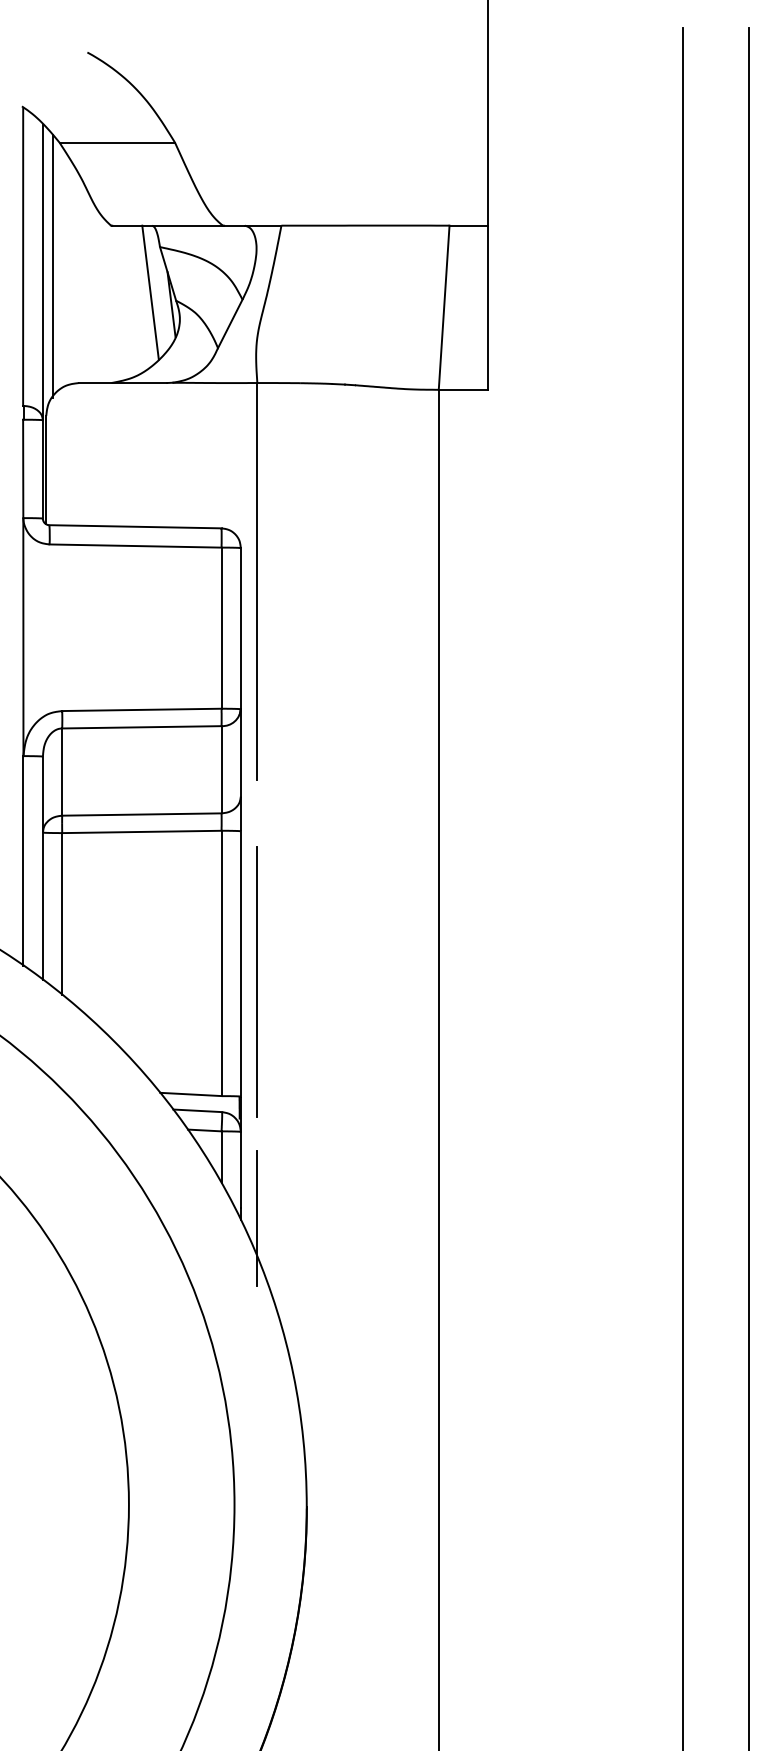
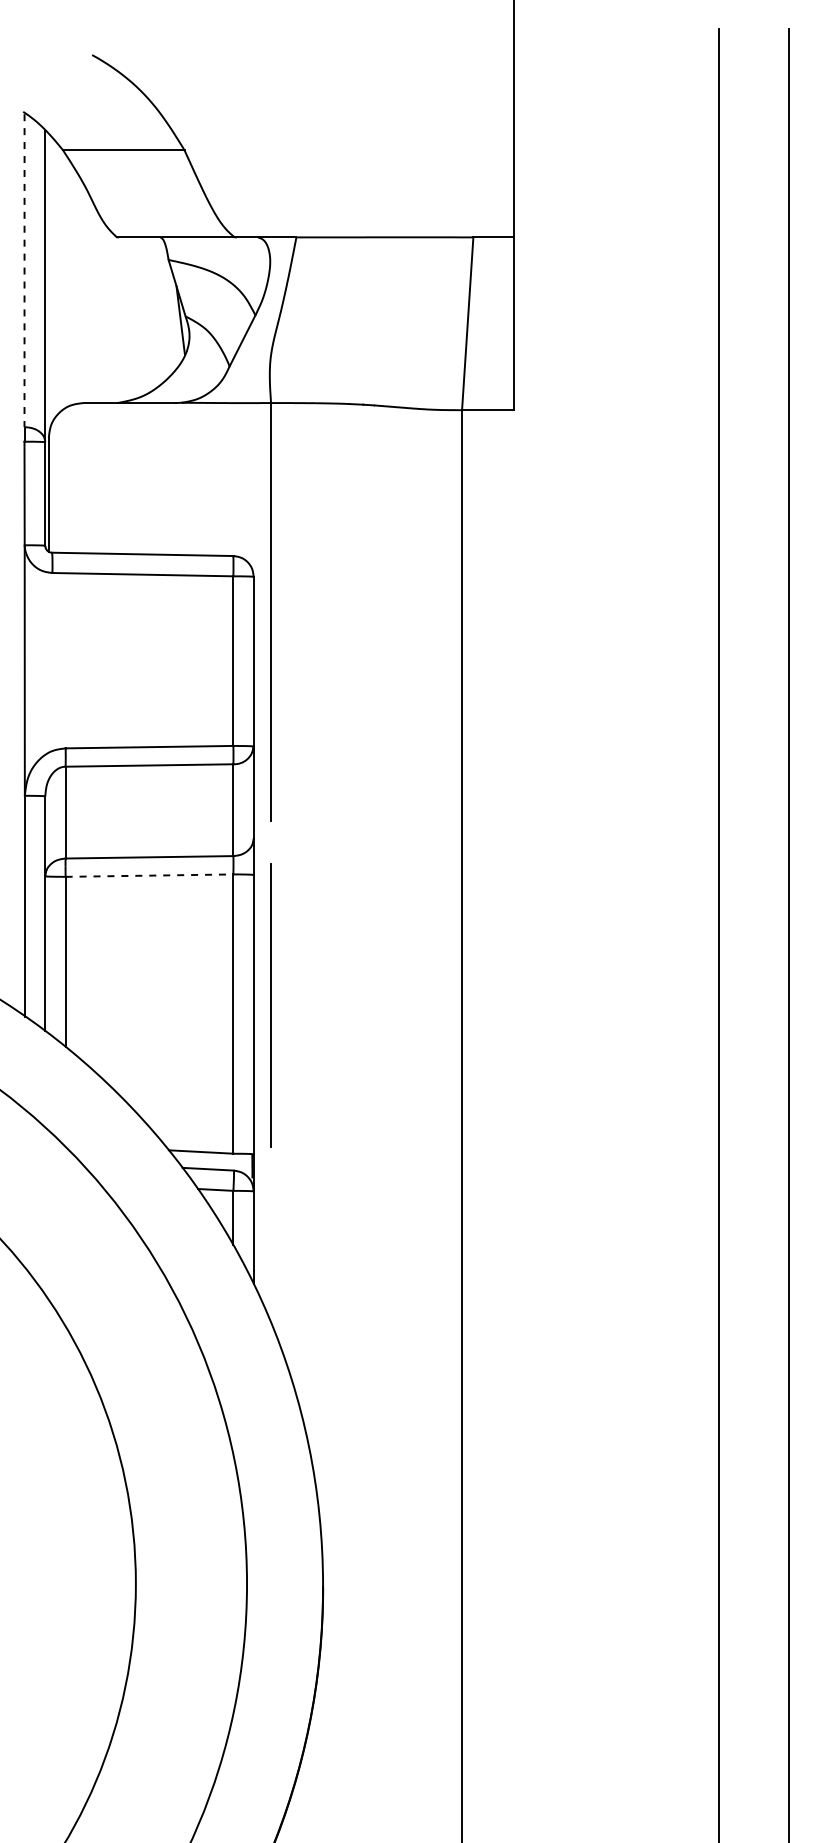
line: (23, 258) -> (24, 271), solid -> dashed
line: (52, 266) -> (55, 280), removed
line: (150, 292) -> (158, 307), removed
line: (141, 831) -> (149, 875), solid -> dashed
line: (256, 981) -> (270, 1005), moved
line: (257, 1218) -> (271, 1282), removed

